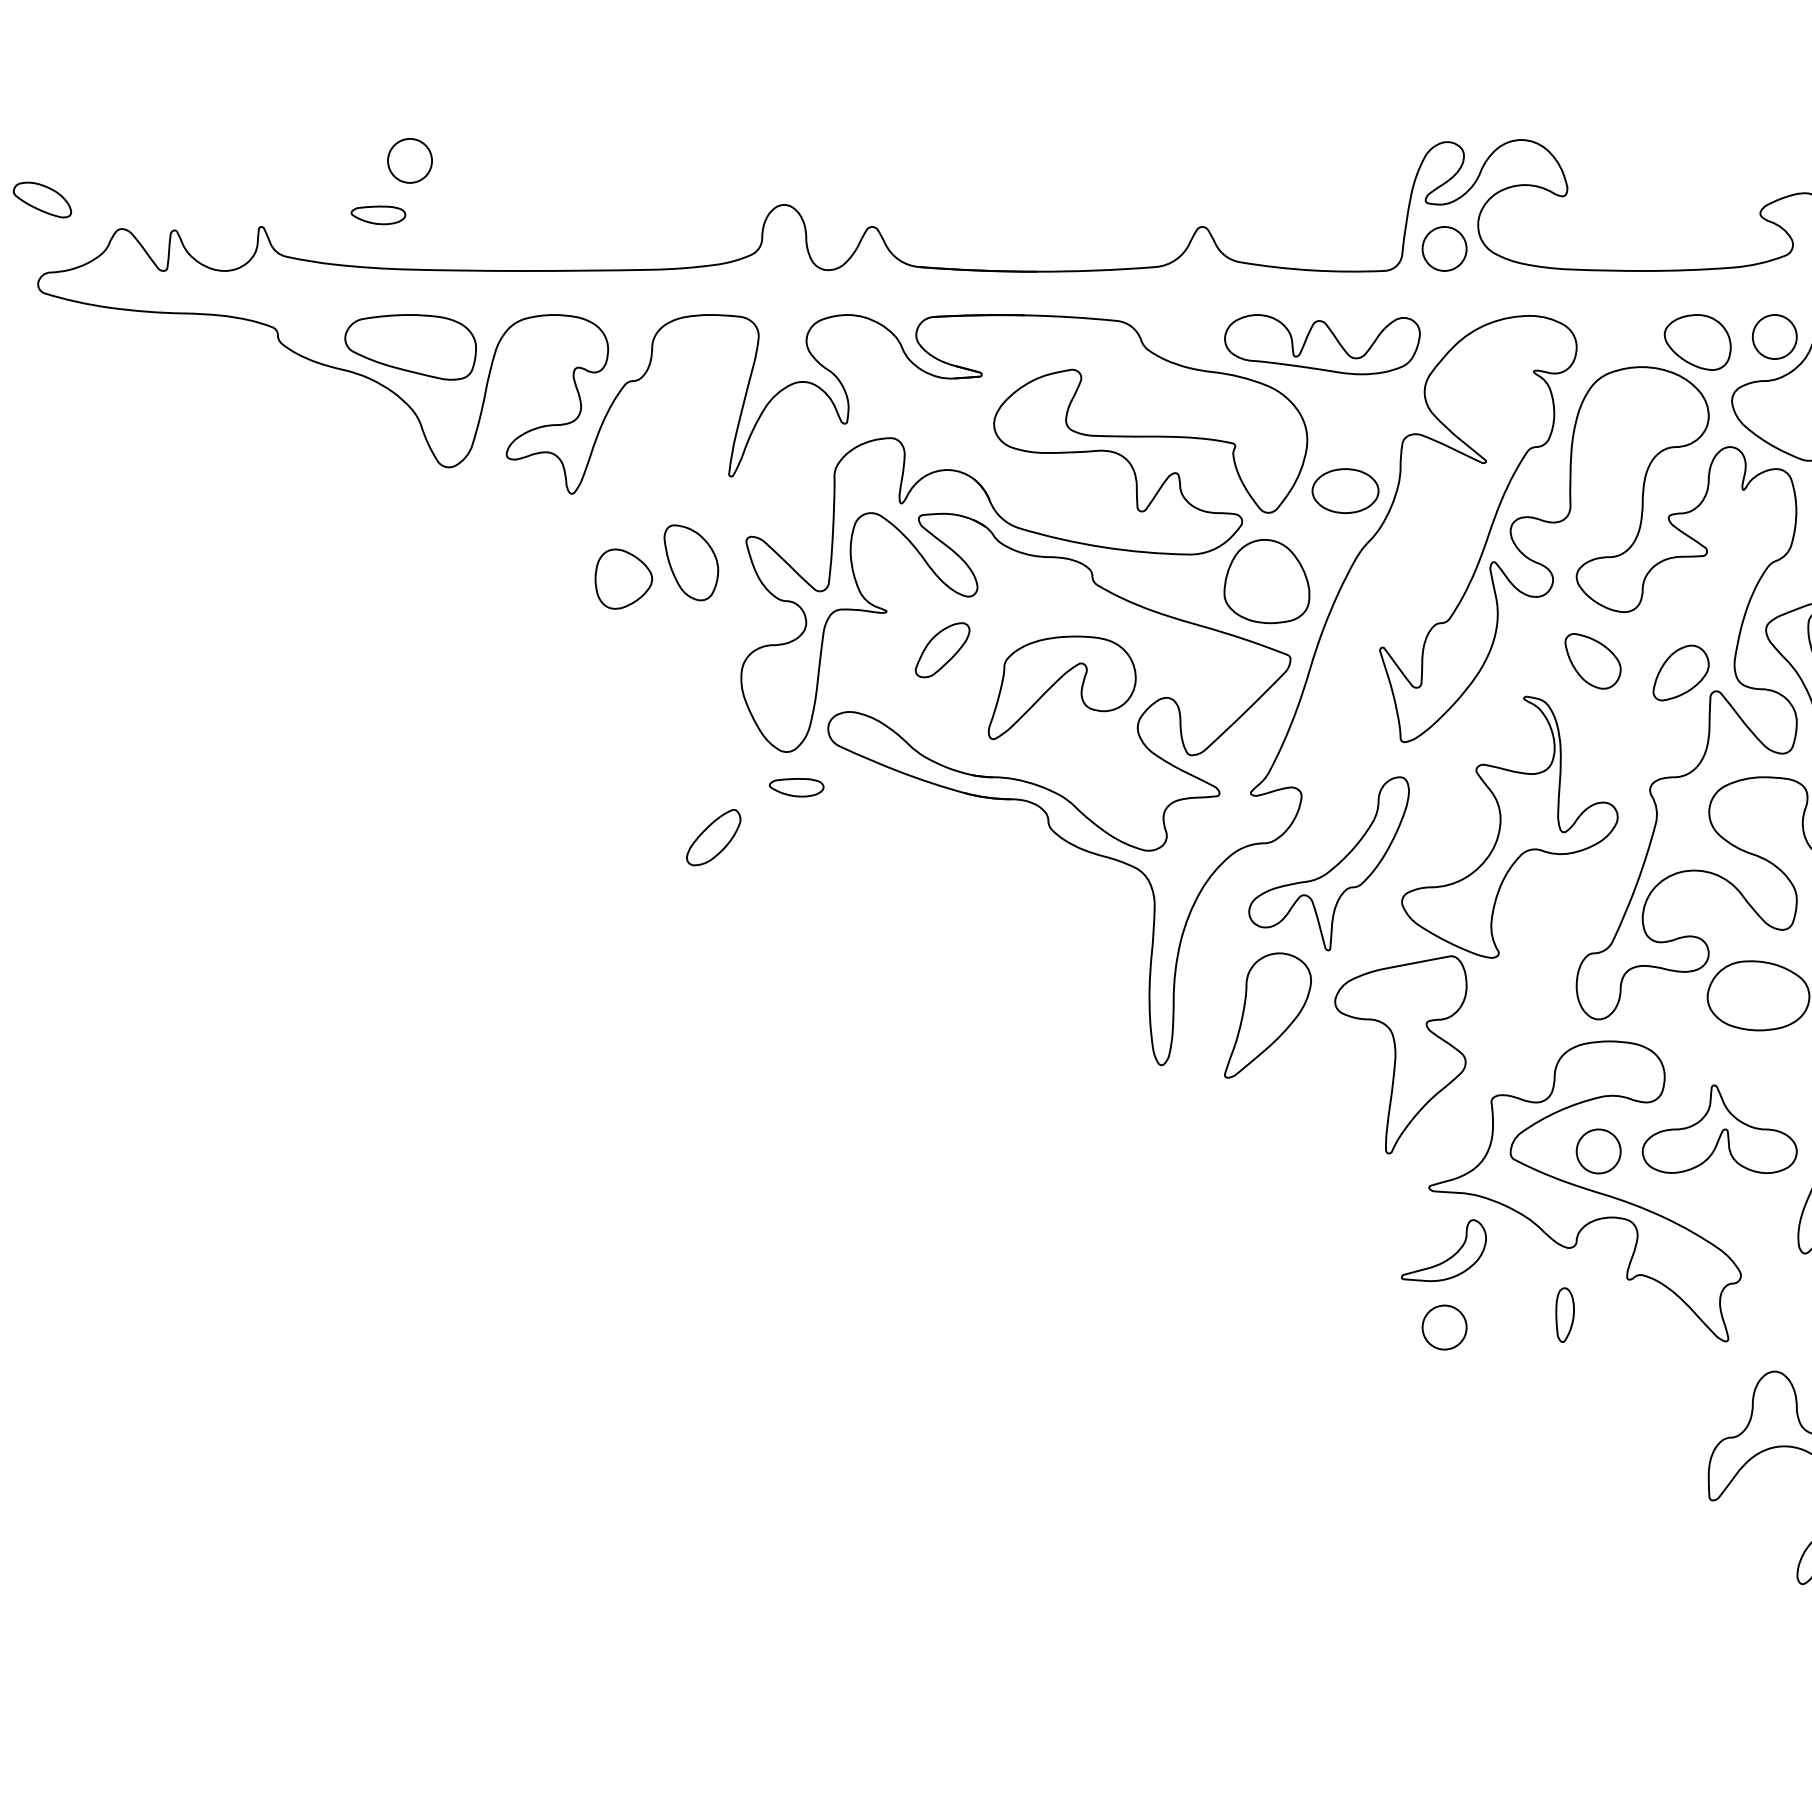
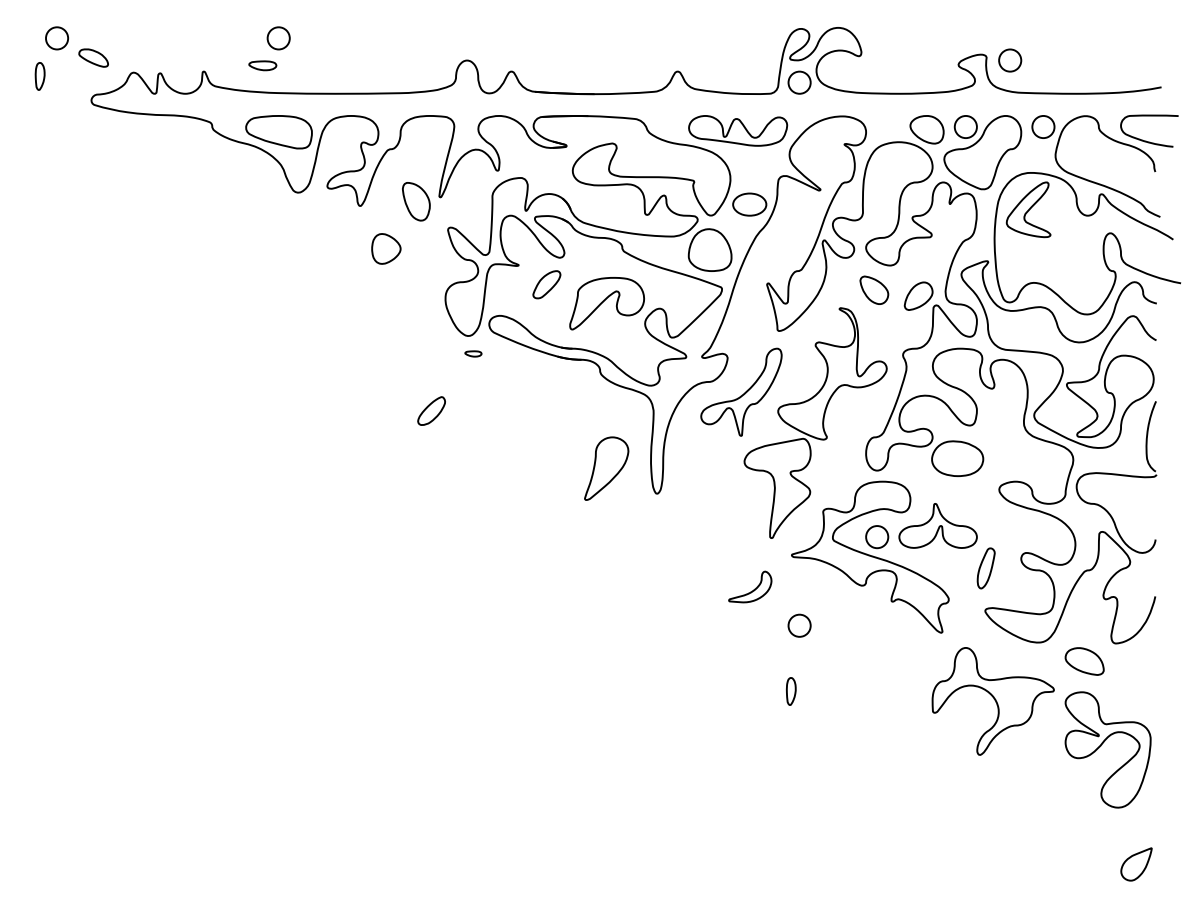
part: (691, 562) -> (416, 201), moved
part: (796, 786) -> (473, 353), size x0.6
part: (713, 836) -> (431, 410), moved
part: (1267, 1015) -> (606, 468), moved
part: (1444, 1249) -> (750, 586), moved
part: (1563, 1315) -> (790, 691), moved

